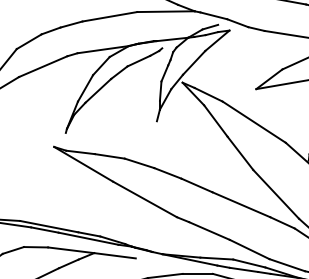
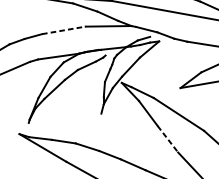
line: (109, 16) -> (63, 30), solid -> dashed
line: (240, 153) -> (167, 139), solid -> dashed

